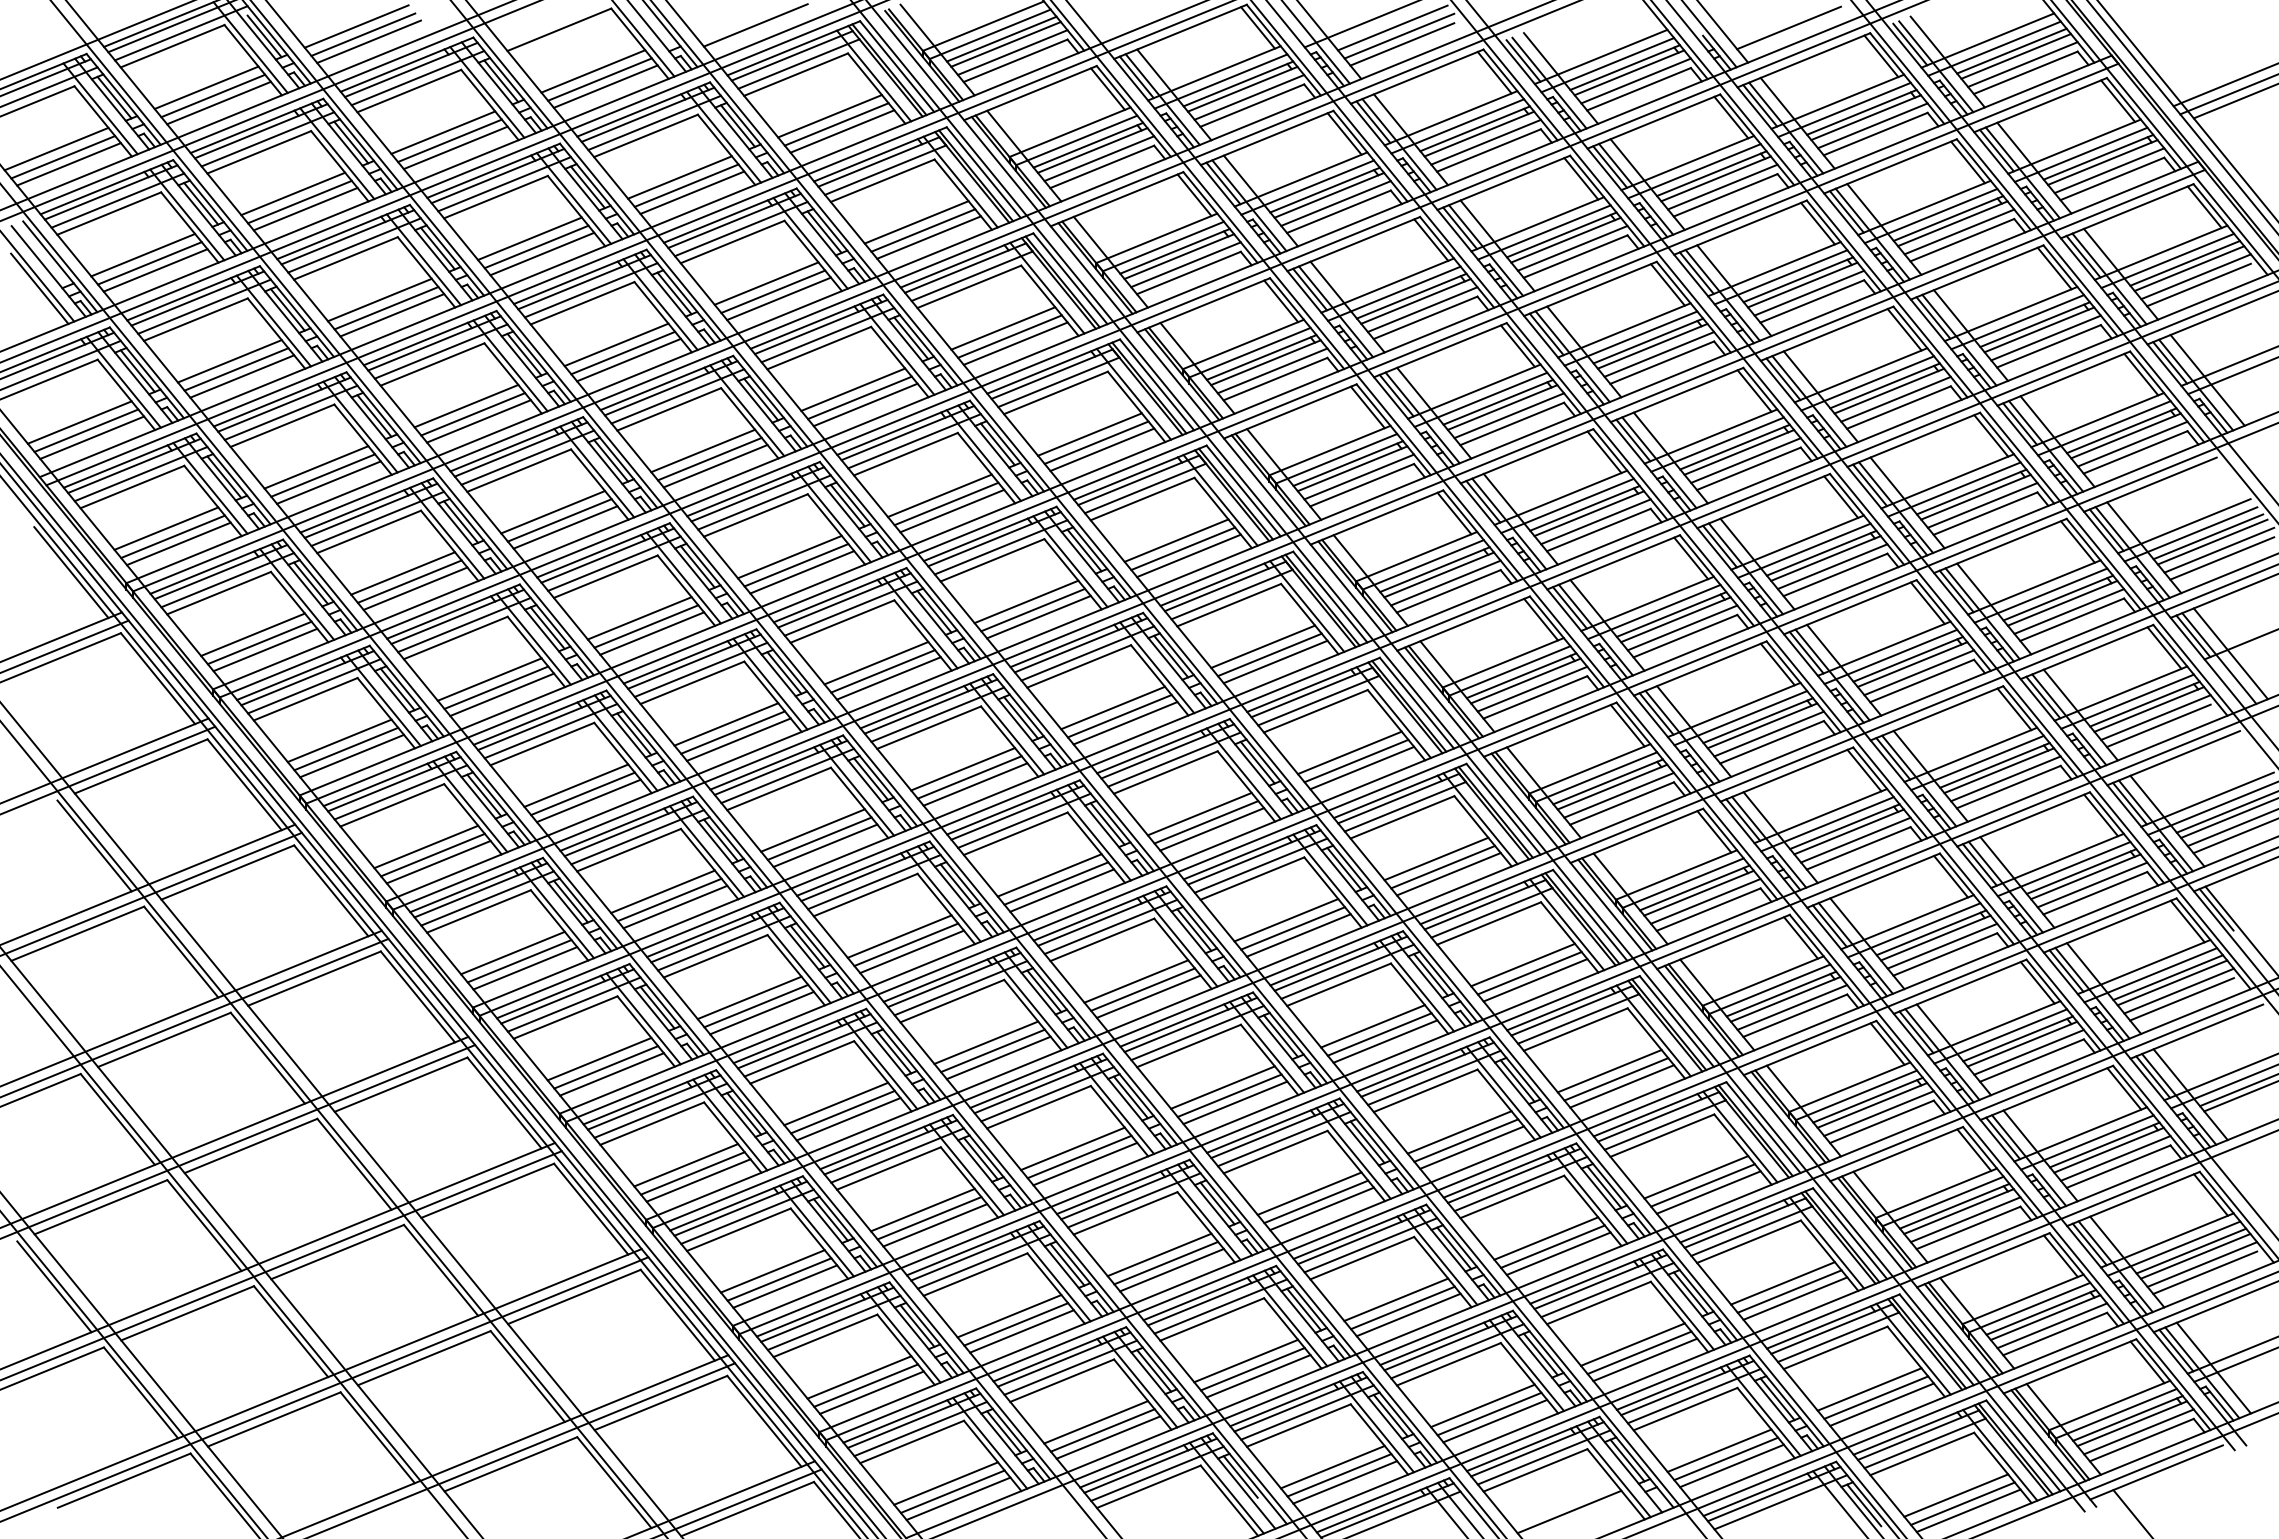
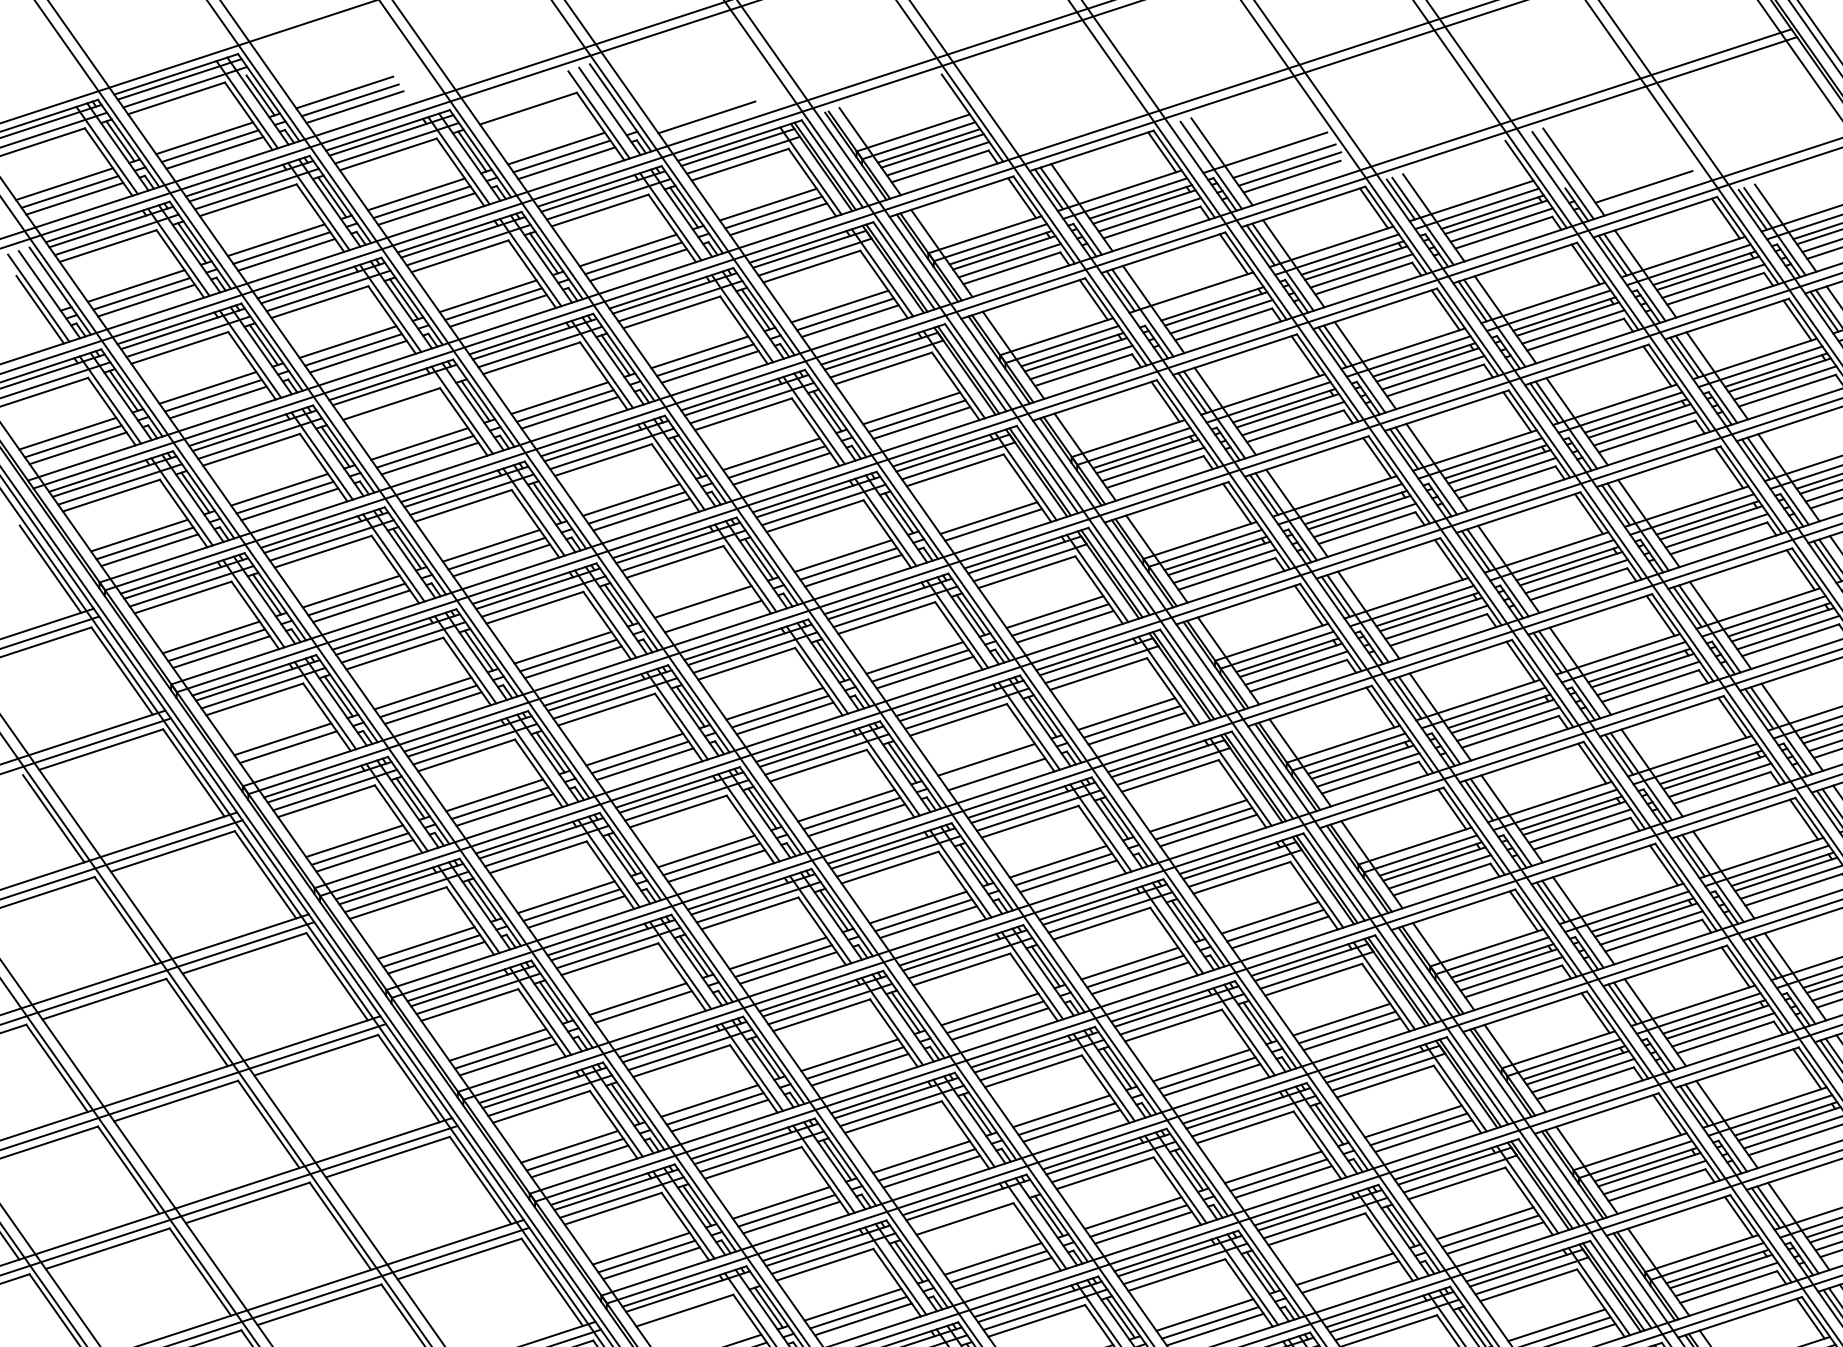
line: (1307, 187) -> (1196, 300), removed
line: (440, 351) -> (399, 392), removed
line: (1089, 434) -> (982, 510), removed
line: (796, 565) -> (708, 609), removed
line: (1119, 716) -> (991, 767), removed
line: (352, 755) -> (293, 753), removed
line: (761, 1012) -> (647, 1013), removed
line: (1133, 1200) -> (973, 1207), removed
line: (1558, 1253) -> (1355, 1283), removed
line: (833, 1322) -> (693, 1299), removed

